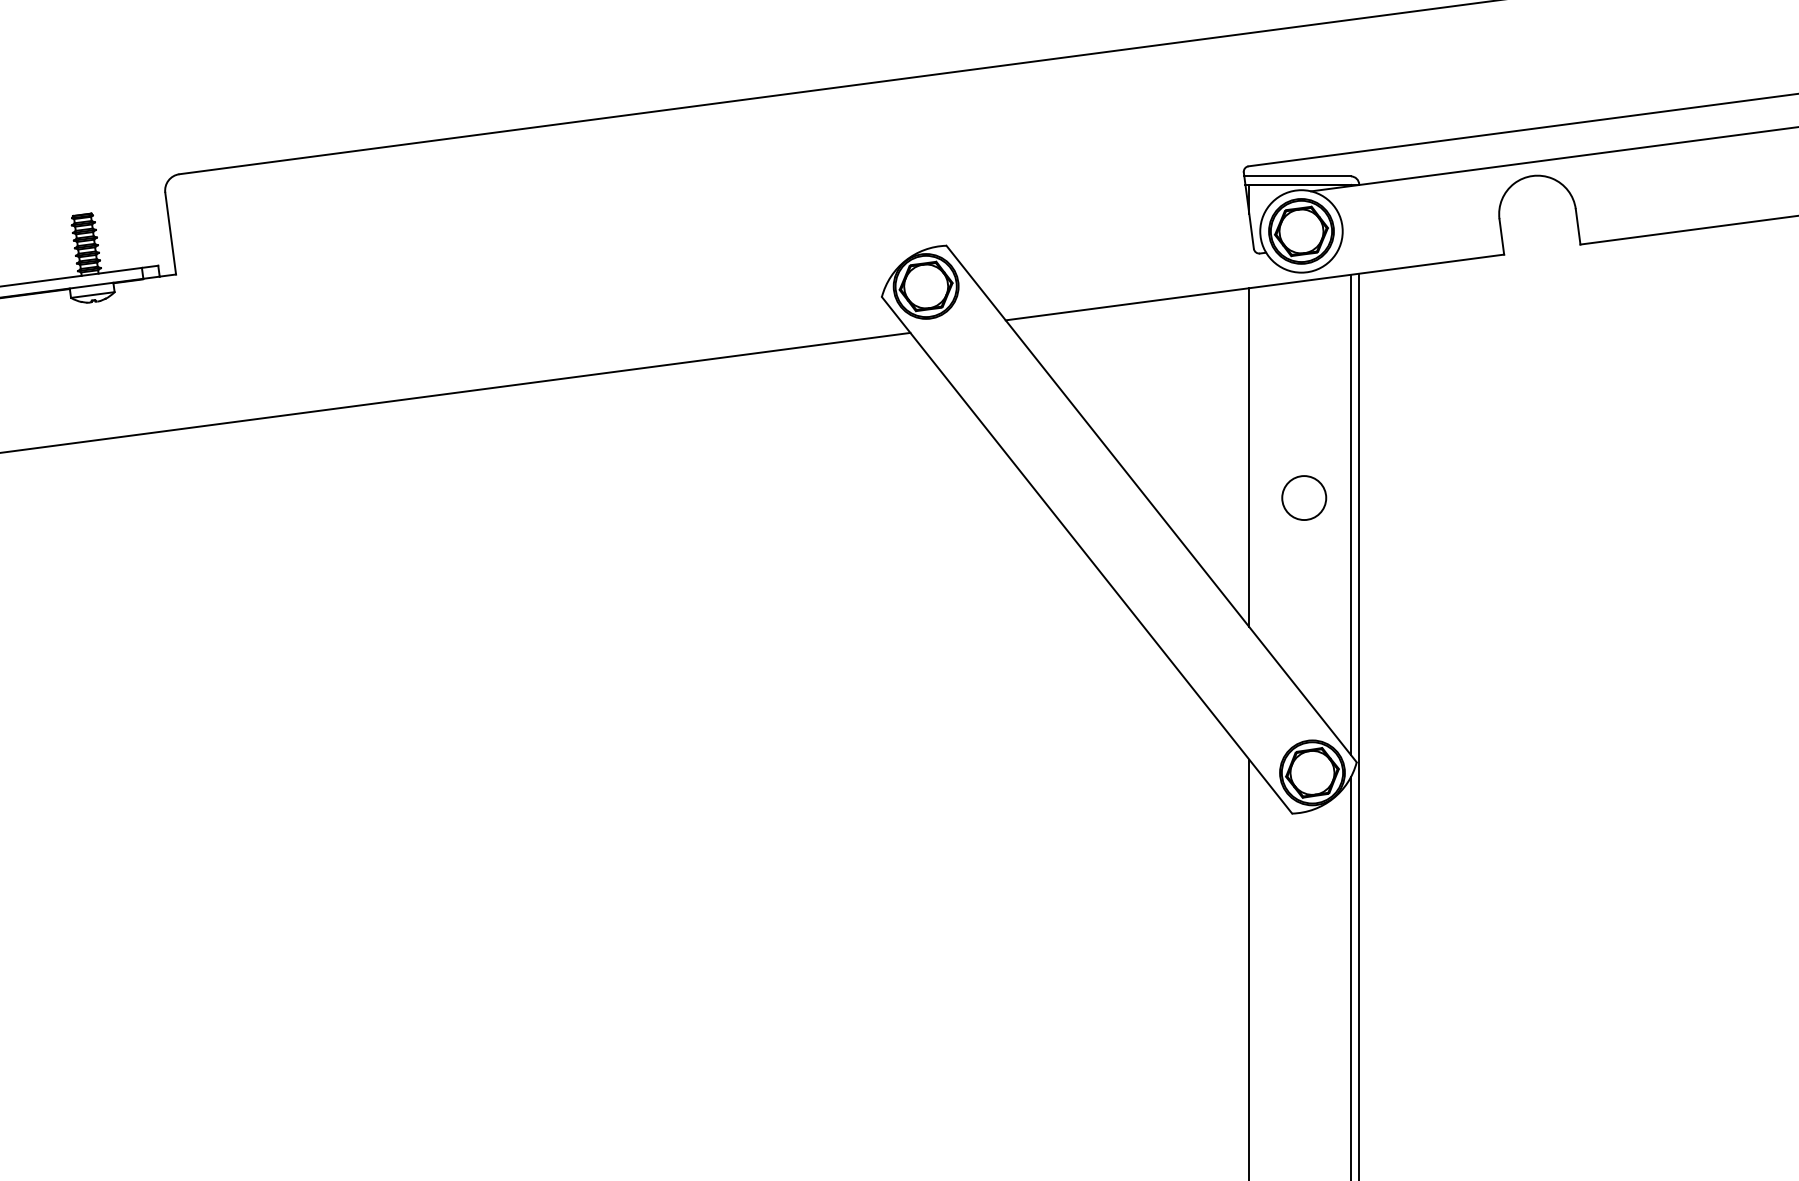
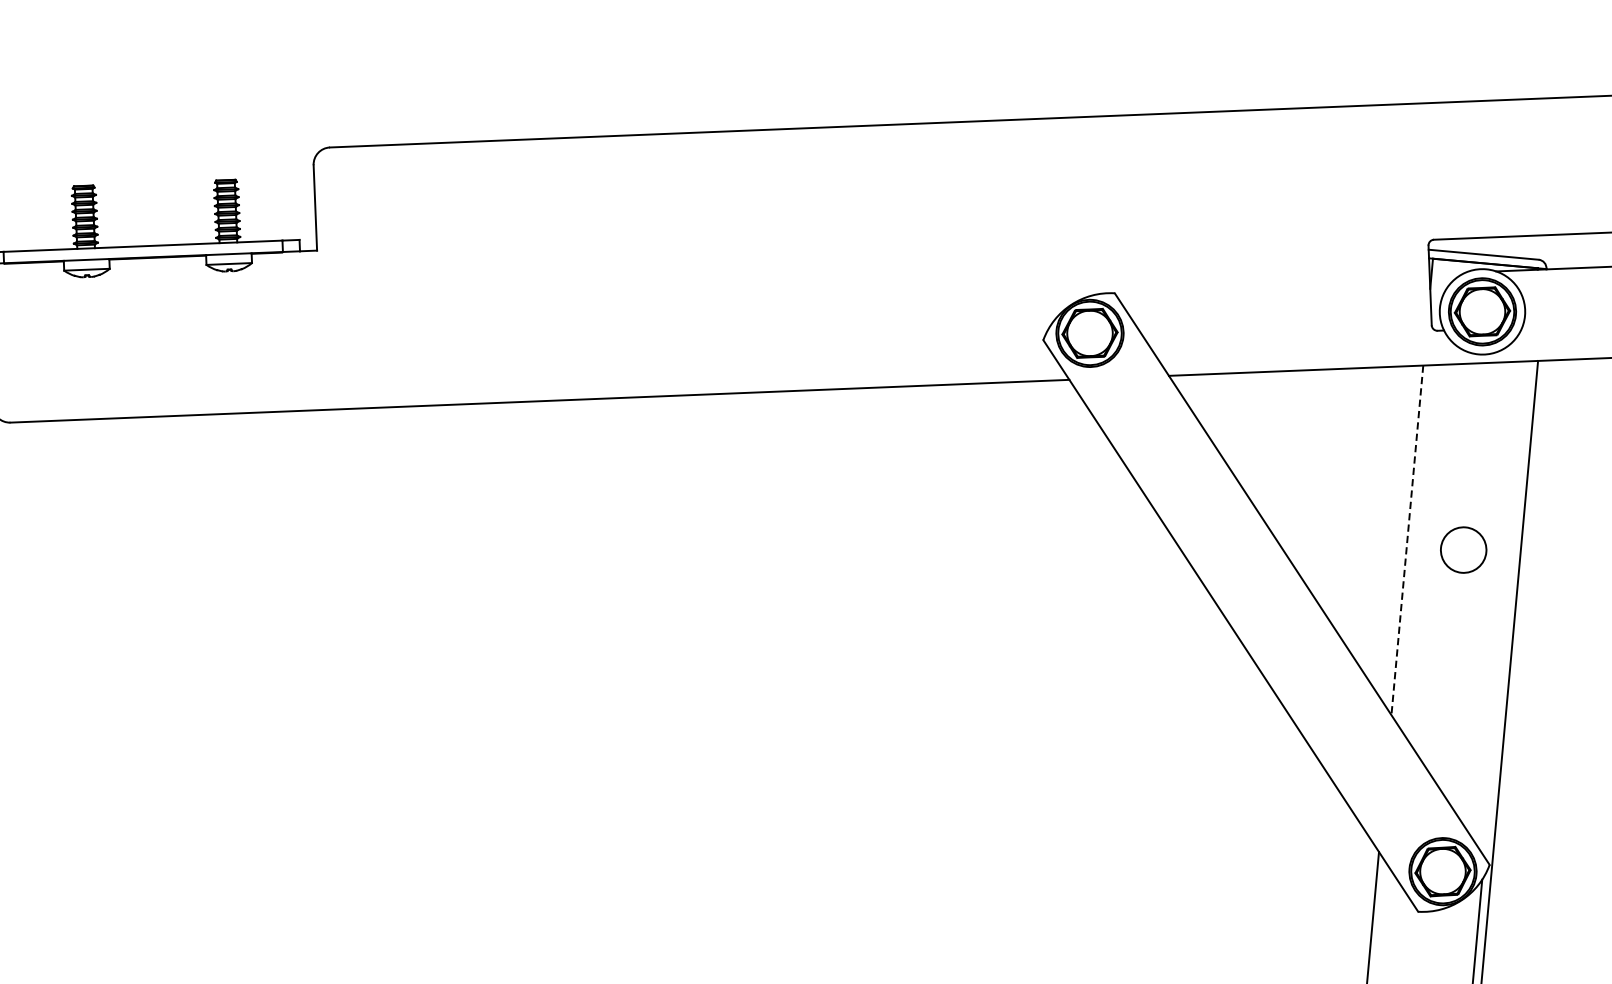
line: (1249, 458) -> (1407, 541), solid -> dashed
circle: (1304, 497) -> (1463, 549), moved
line: (1350, 514) -> (1506, 608), removed

